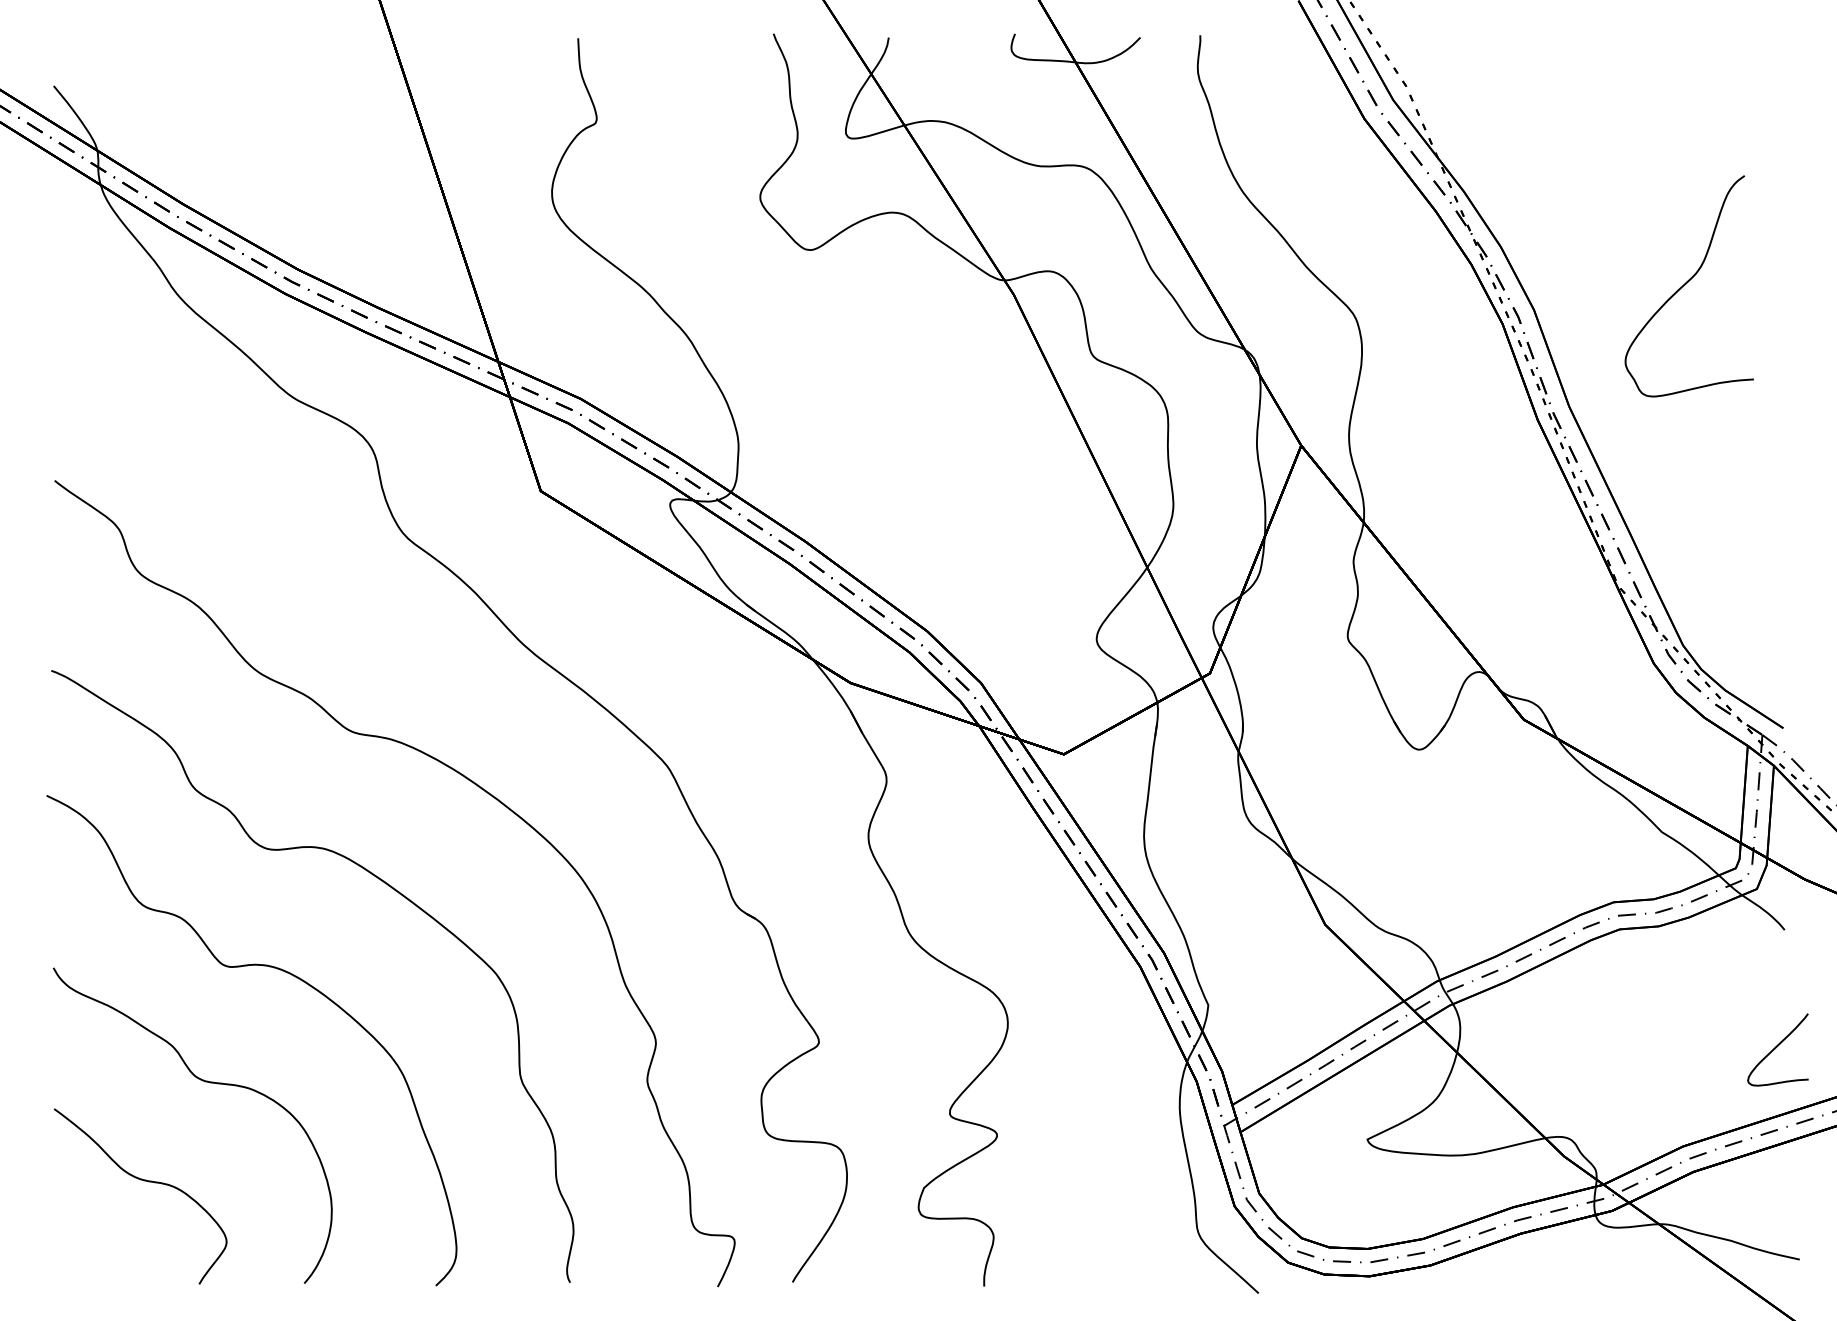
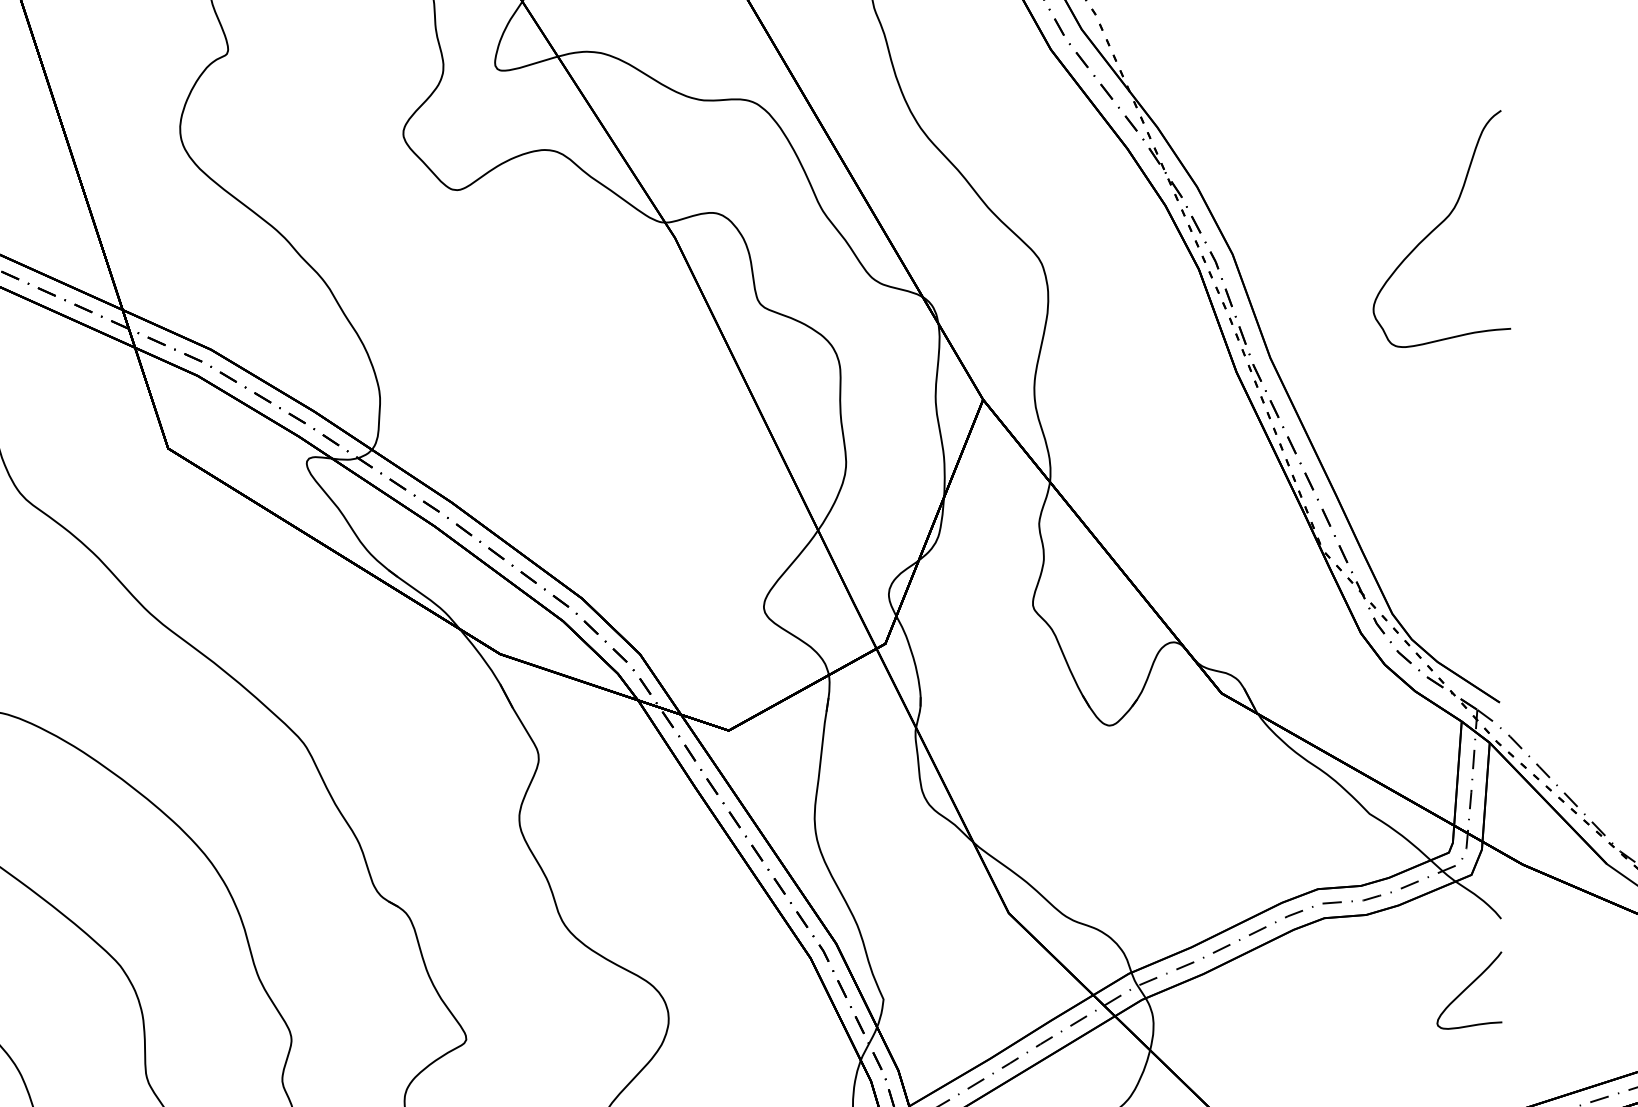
curve: (1686, 284) -> (1438, 227), moved
curve: (1776, 1048) -> (1467, 989), moved

